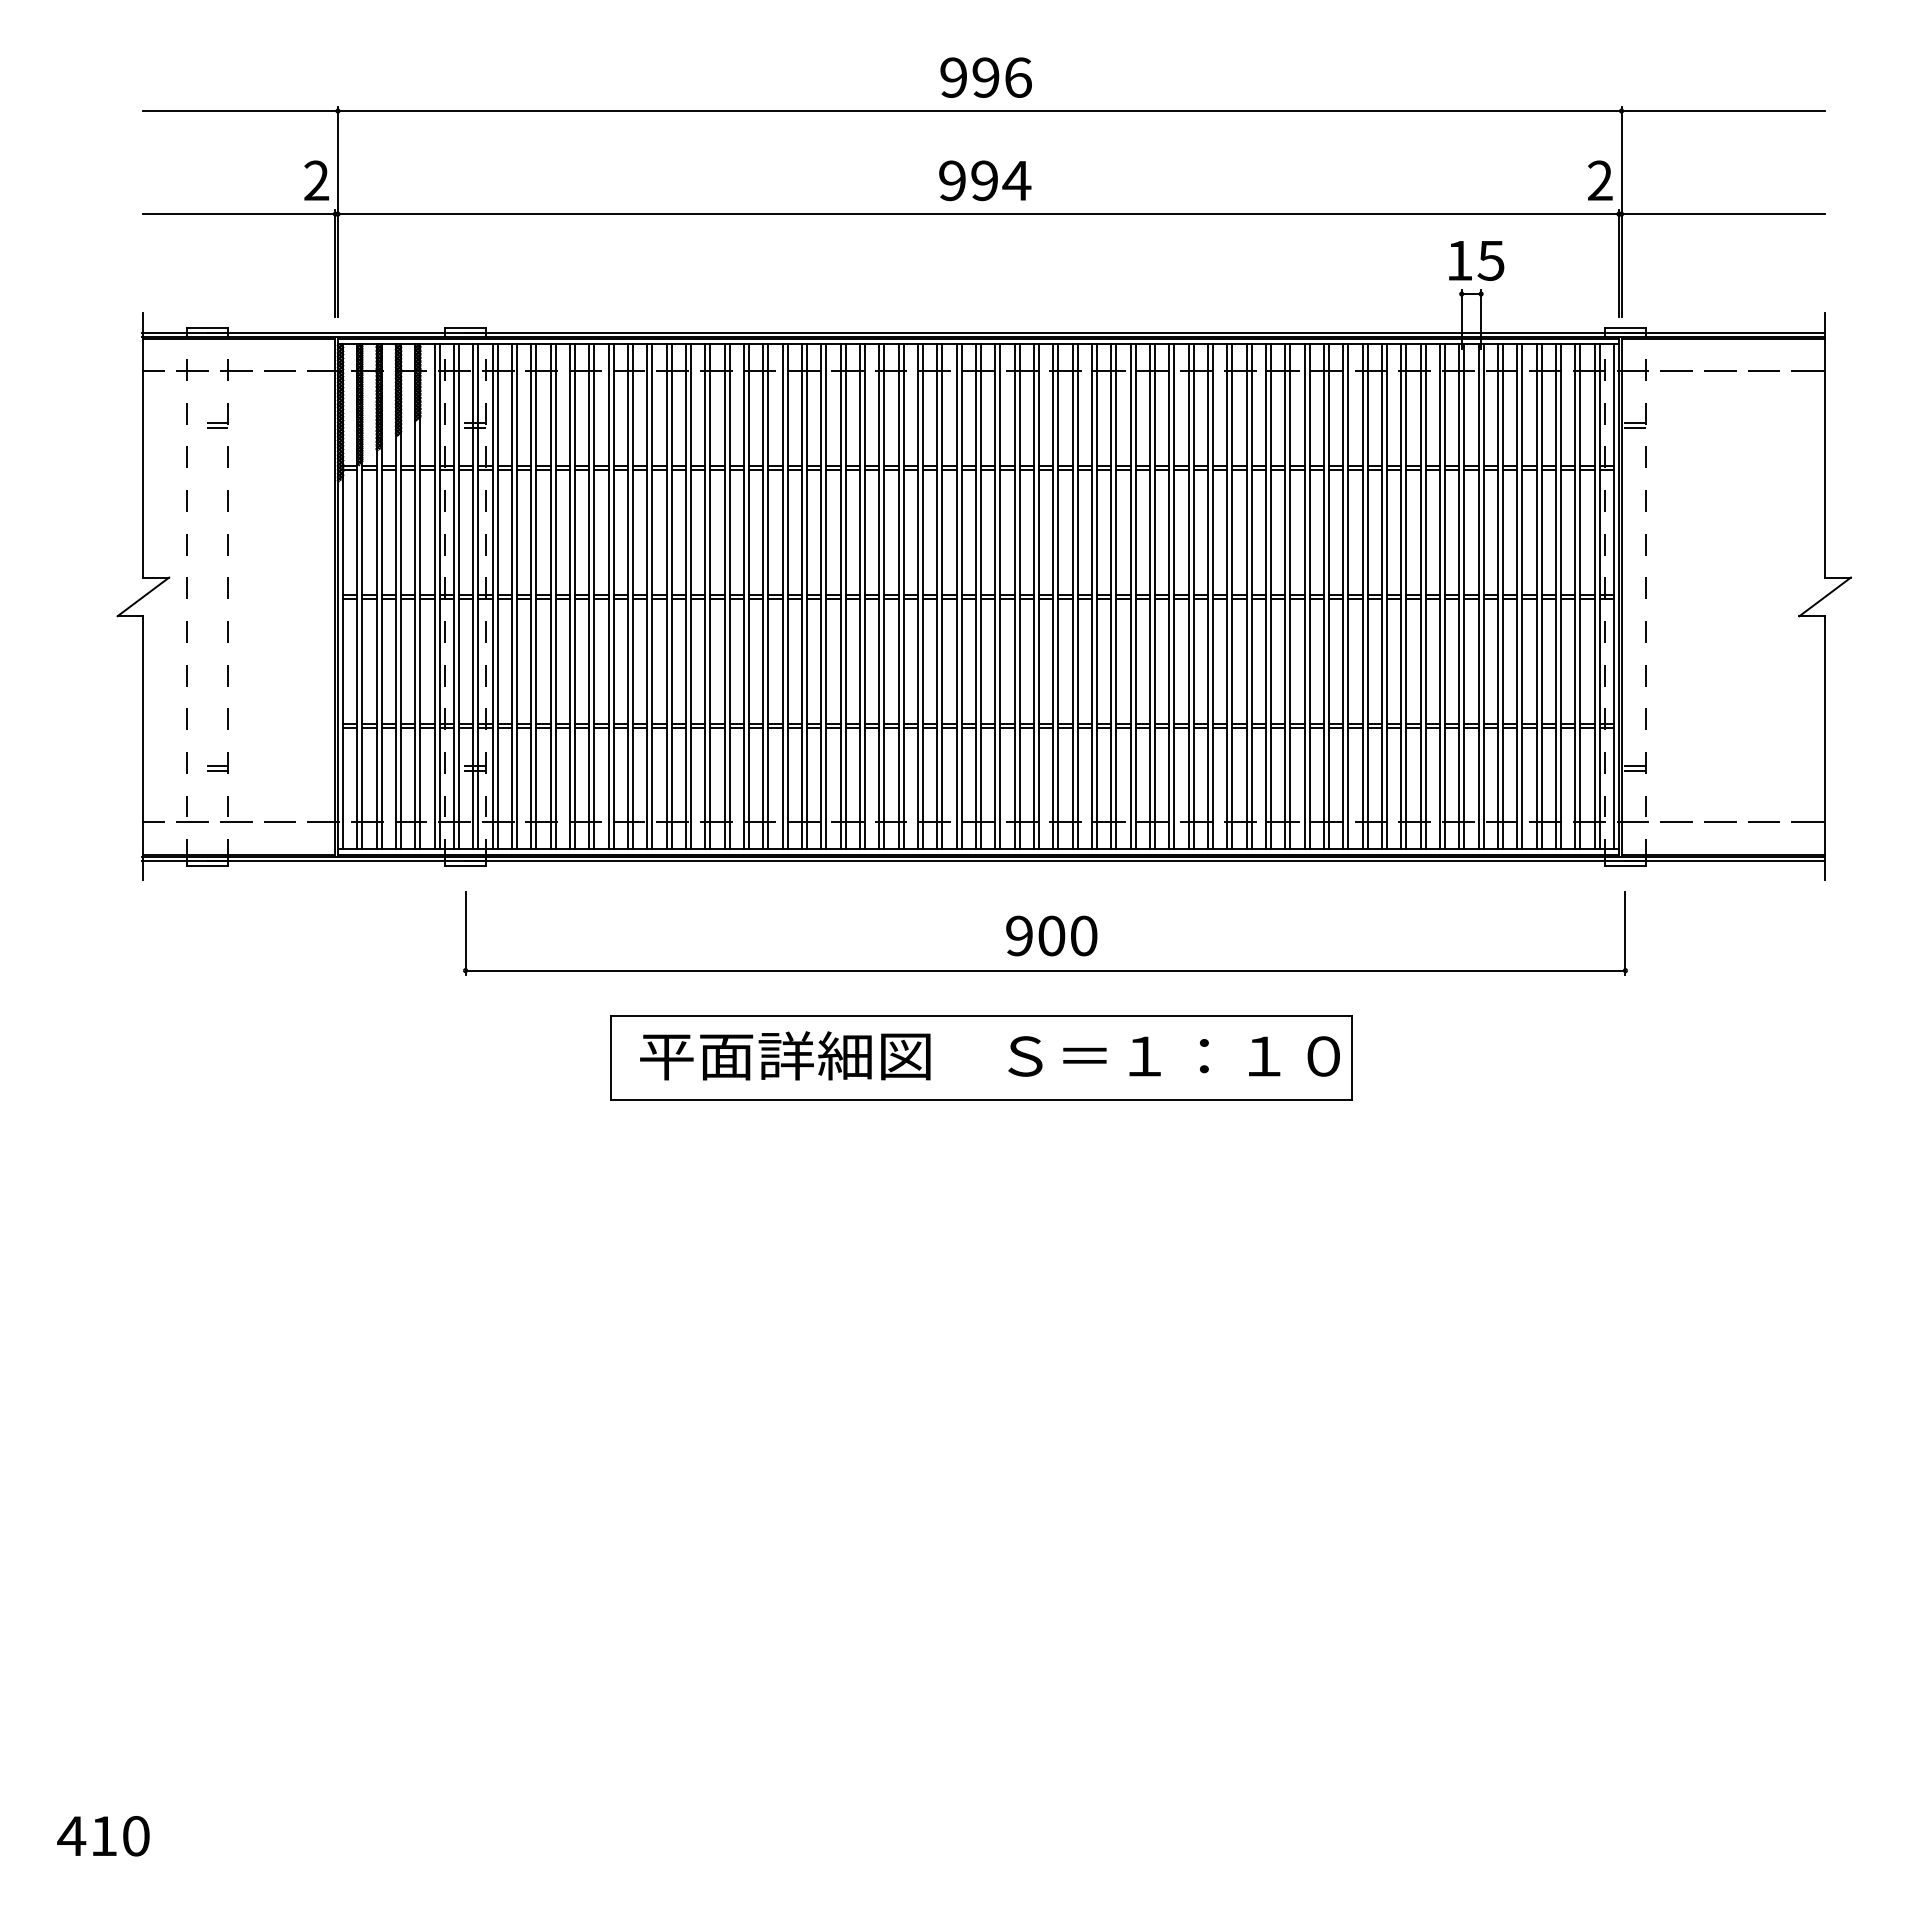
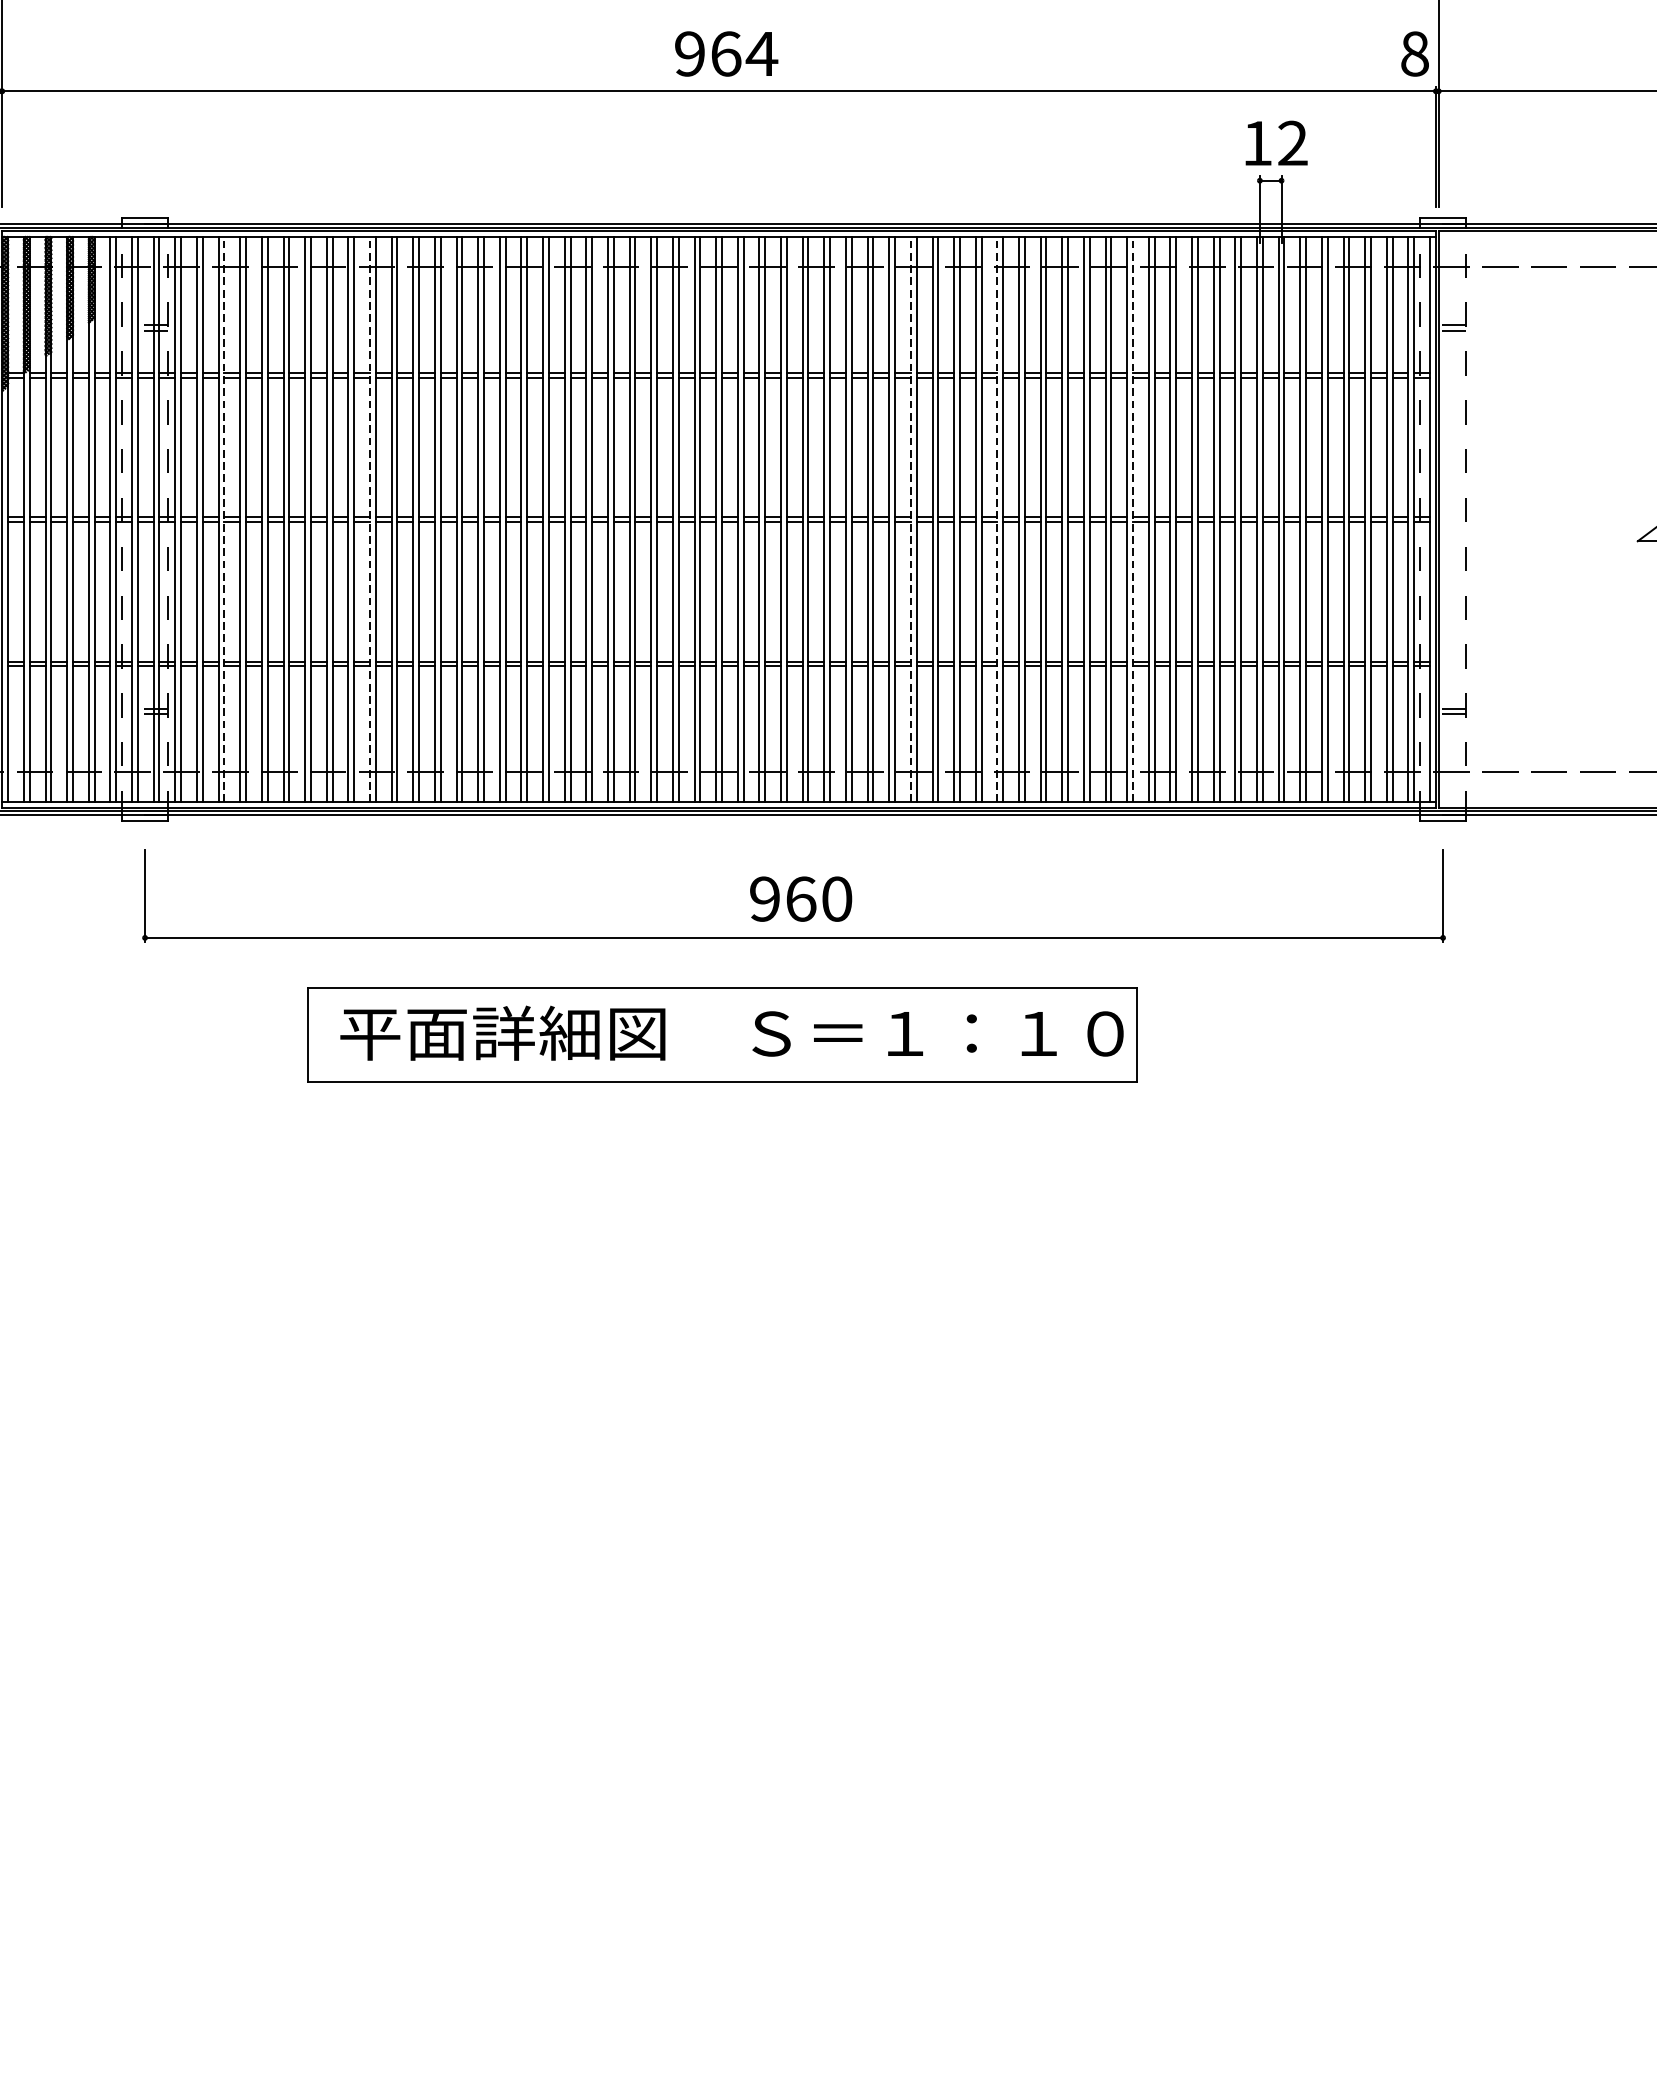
text: (984, 180) -> (725, 53), 994 -> 964
text: (1600, 180) -> (1415, 53), 2 -> 8
text: (1490, 260) -> (1292, 143), 15 -> 12
line: (536, 596) -> (224, 519), solid -> dashed
line: (666, 596) -> (369, 519), solid -> dashed
line: (1149, 596) -> (910, 519), solid -> dashed
line: (1227, 596) -> (997, 519), solid -> dashed
line: (1348, 596) -> (1133, 519), solid -> dashed
text: (1051, 935) -> (800, 898), 900 -> 960

